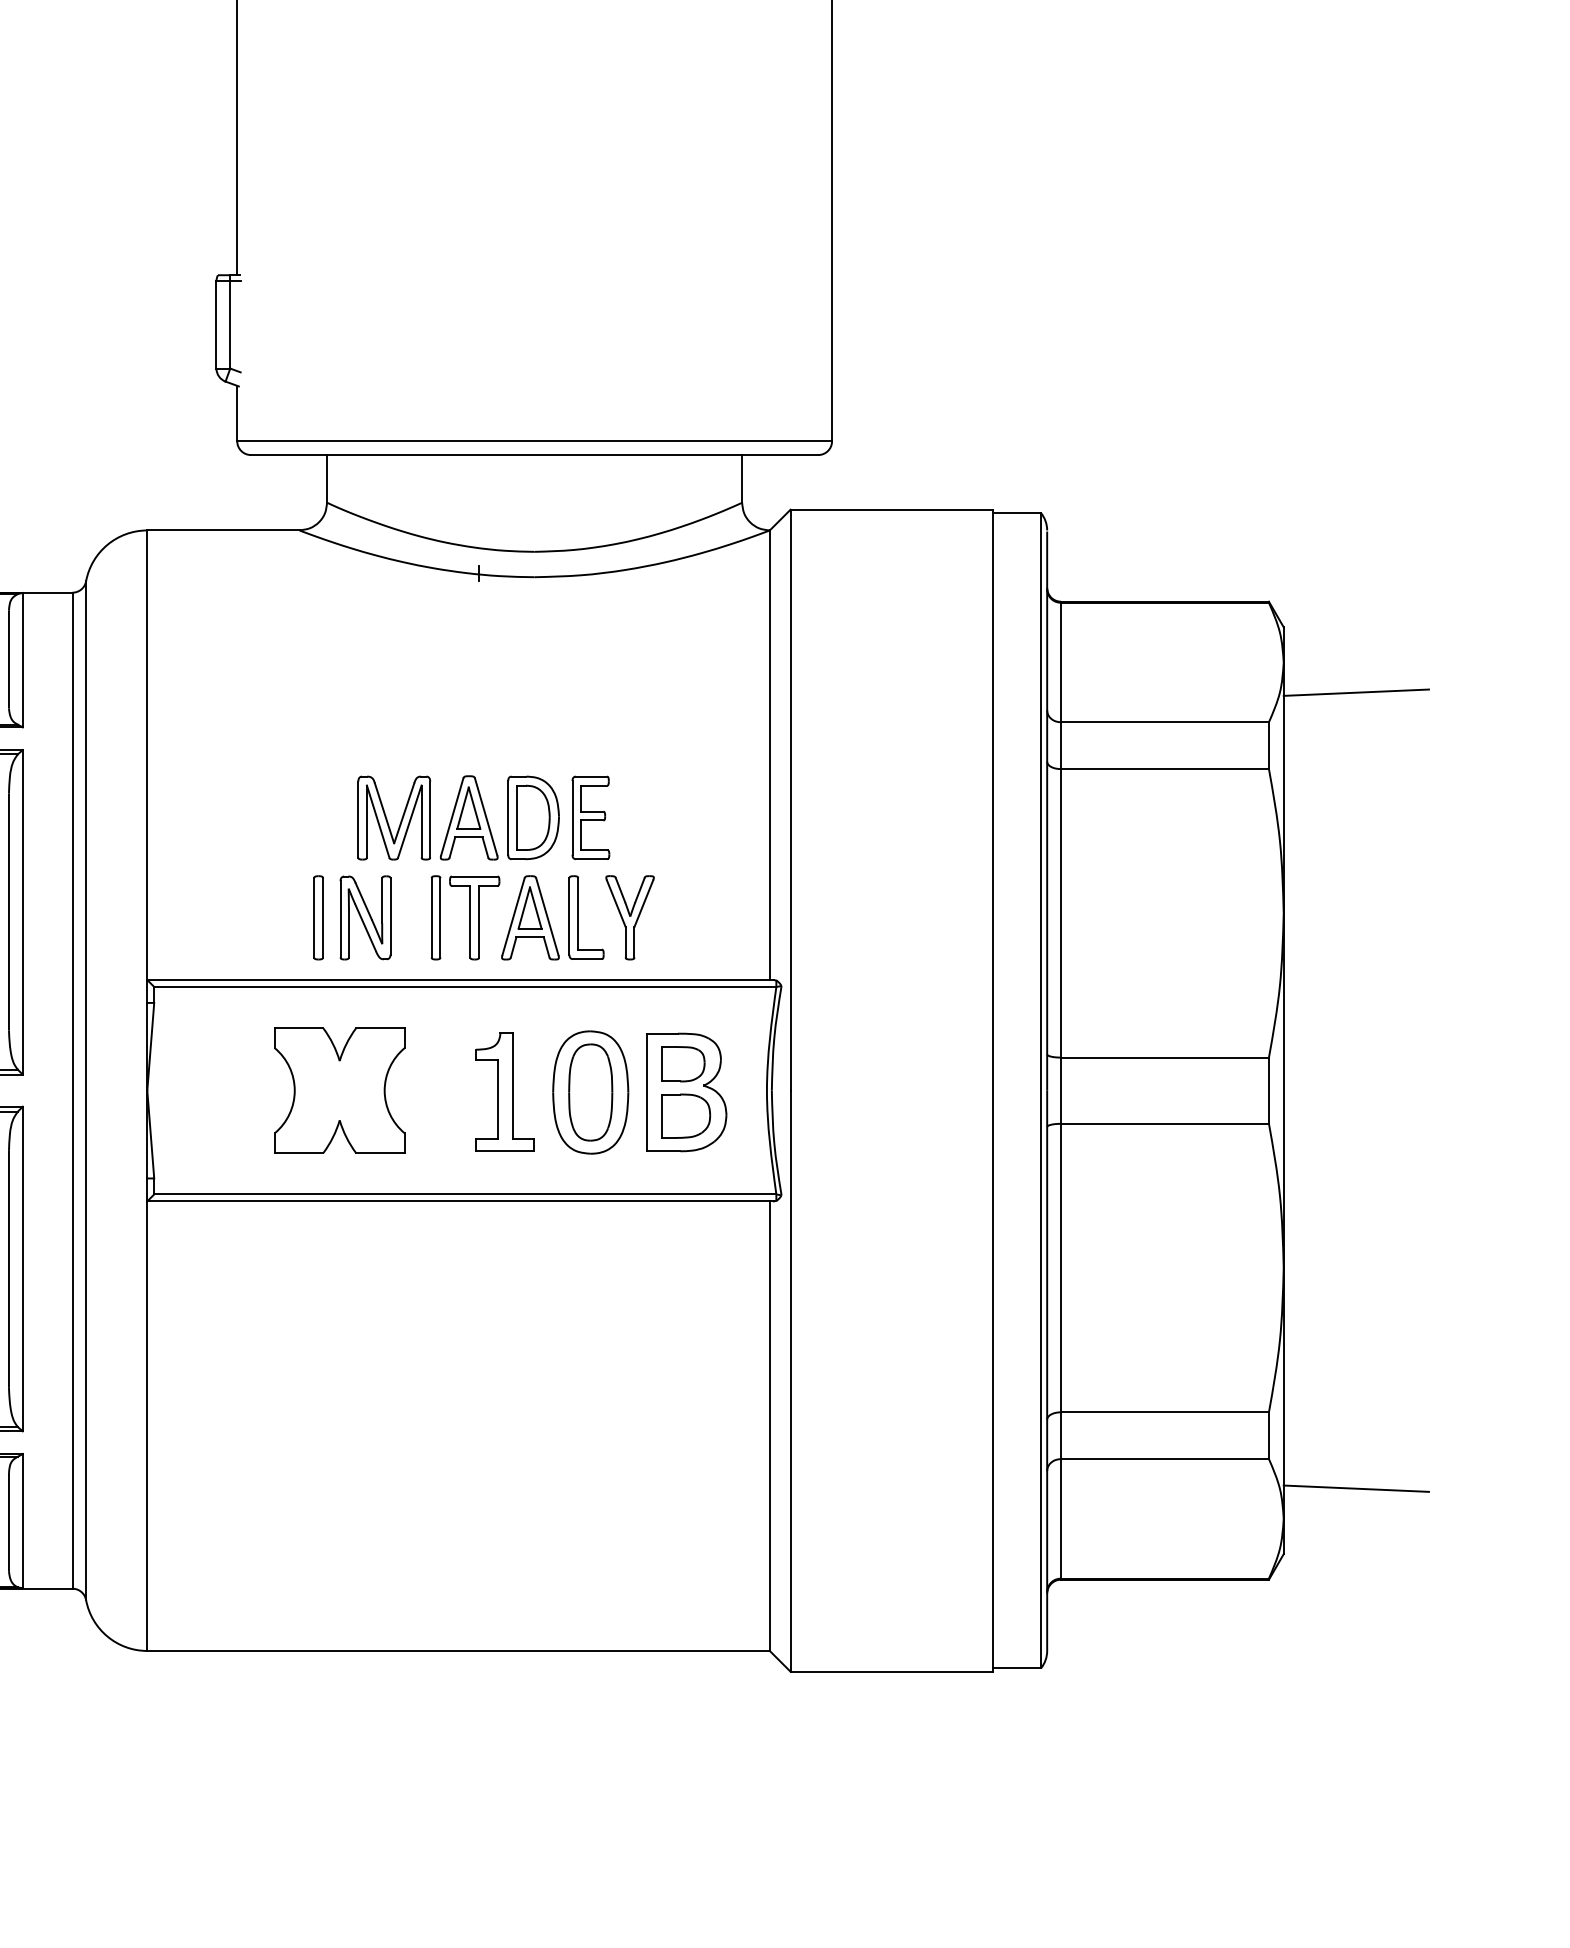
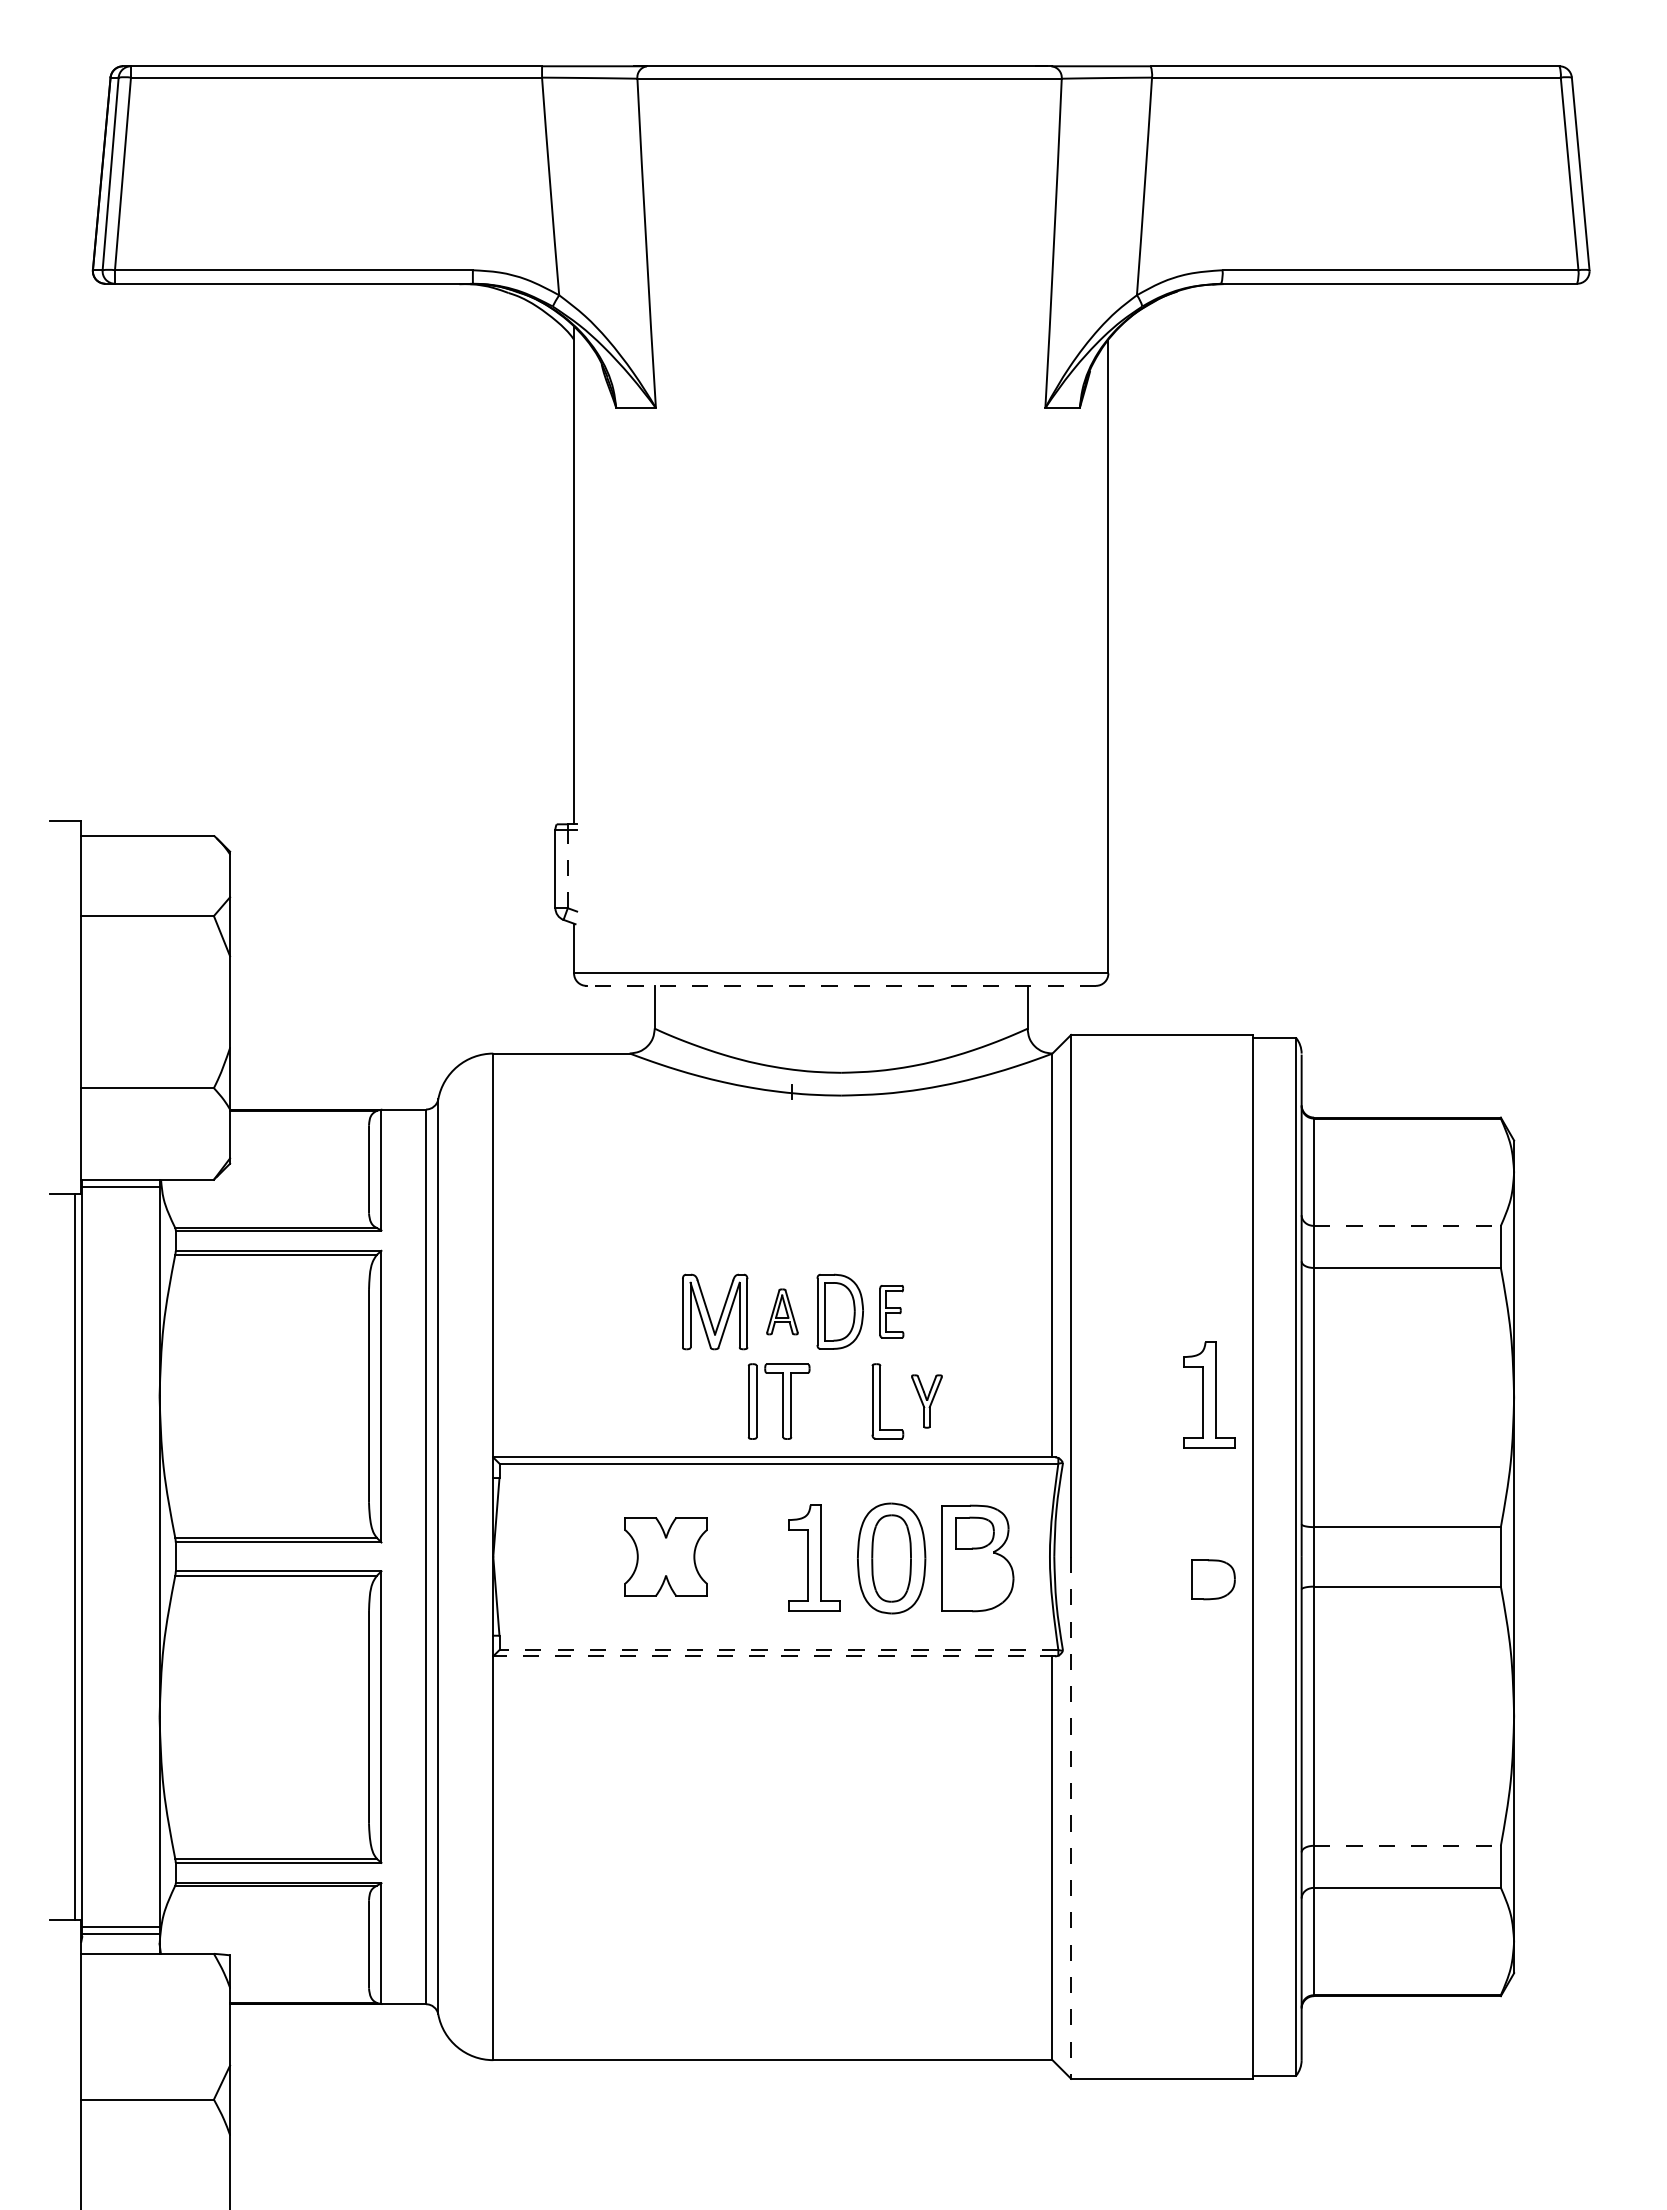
line: (229, 324) -> (567, 868), solid -> dashed
line: (534, 454) -> (841, 985), solid -> dashed
line: (1356, 692) -> (1579, 1199), removed
line: (1165, 721) -> (1407, 1225), solid -> dashed
part: (469, 817) -> (782, 1311), size x0.6
part: (590, 817) -> (891, 1311), size x0.7
part: (944, 909) -> (1209, 1394), added
part: (317, 917) -> (646, 1401), removed
part: (365, 917) -> (689, 1401), removed
part: (530, 917) -> (837, 1401), removed
part: (629, 917) -> (926, 1401), size x0.7
part: (339, 1090) -> (665, 1556), size x0.7
part: (686, 1115) -> (1213, 1579), moved
line: (464, 1194) -> (778, 1650), solid -> dashed
line: (460, 1201) -> (774, 1656), solid -> dashed
line: (790, 1380) -> (1071, 1817), solid -> dashed
line: (1165, 1411) -> (1407, 1845), solid -> dashed
line: (1356, 1488) -> (1579, 1914), removed

